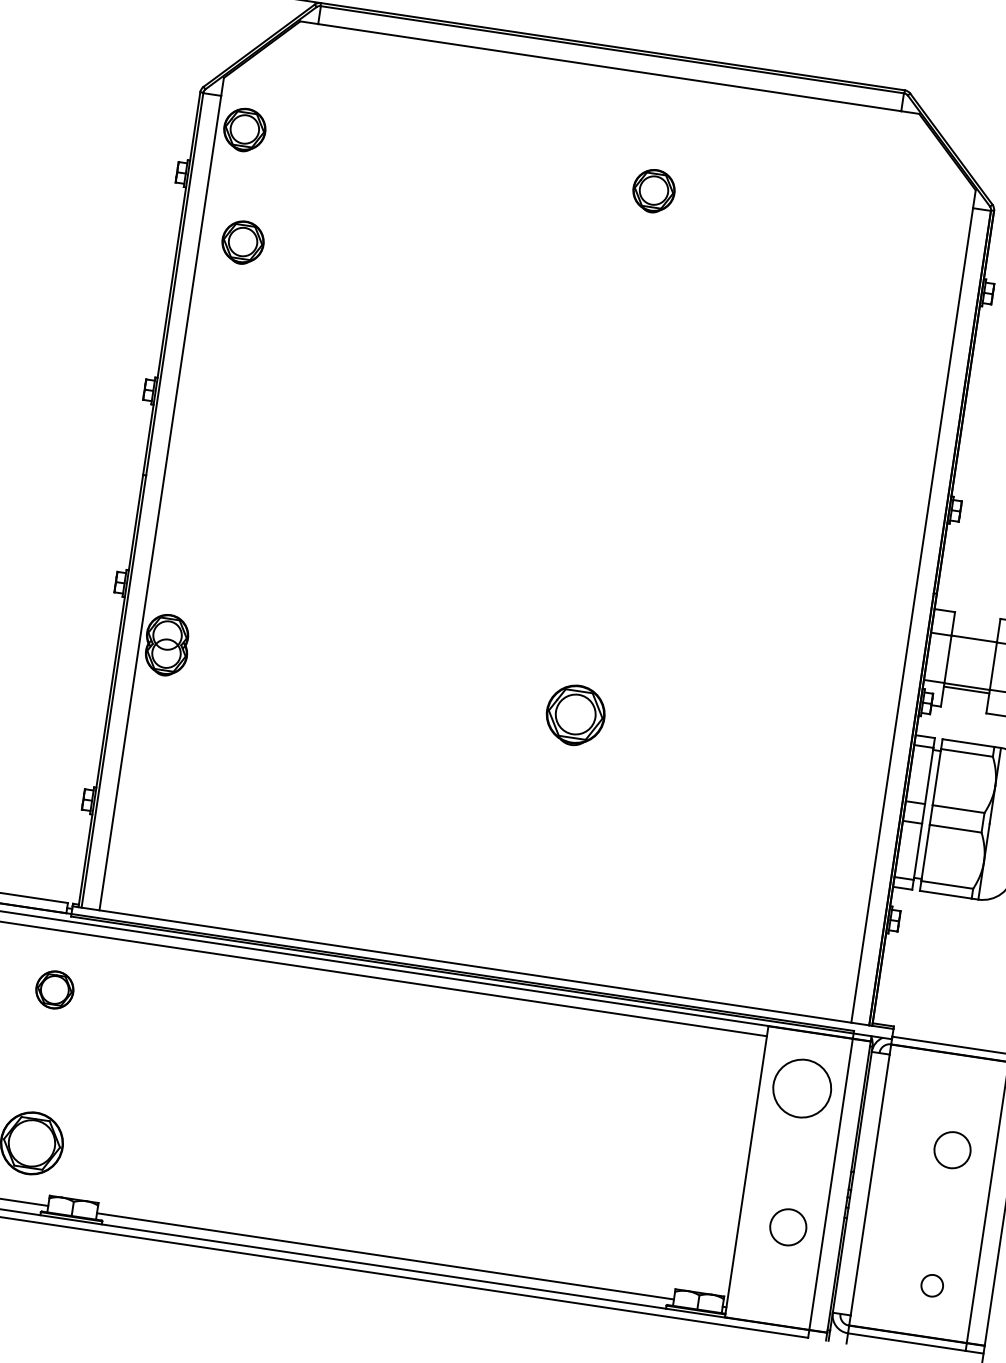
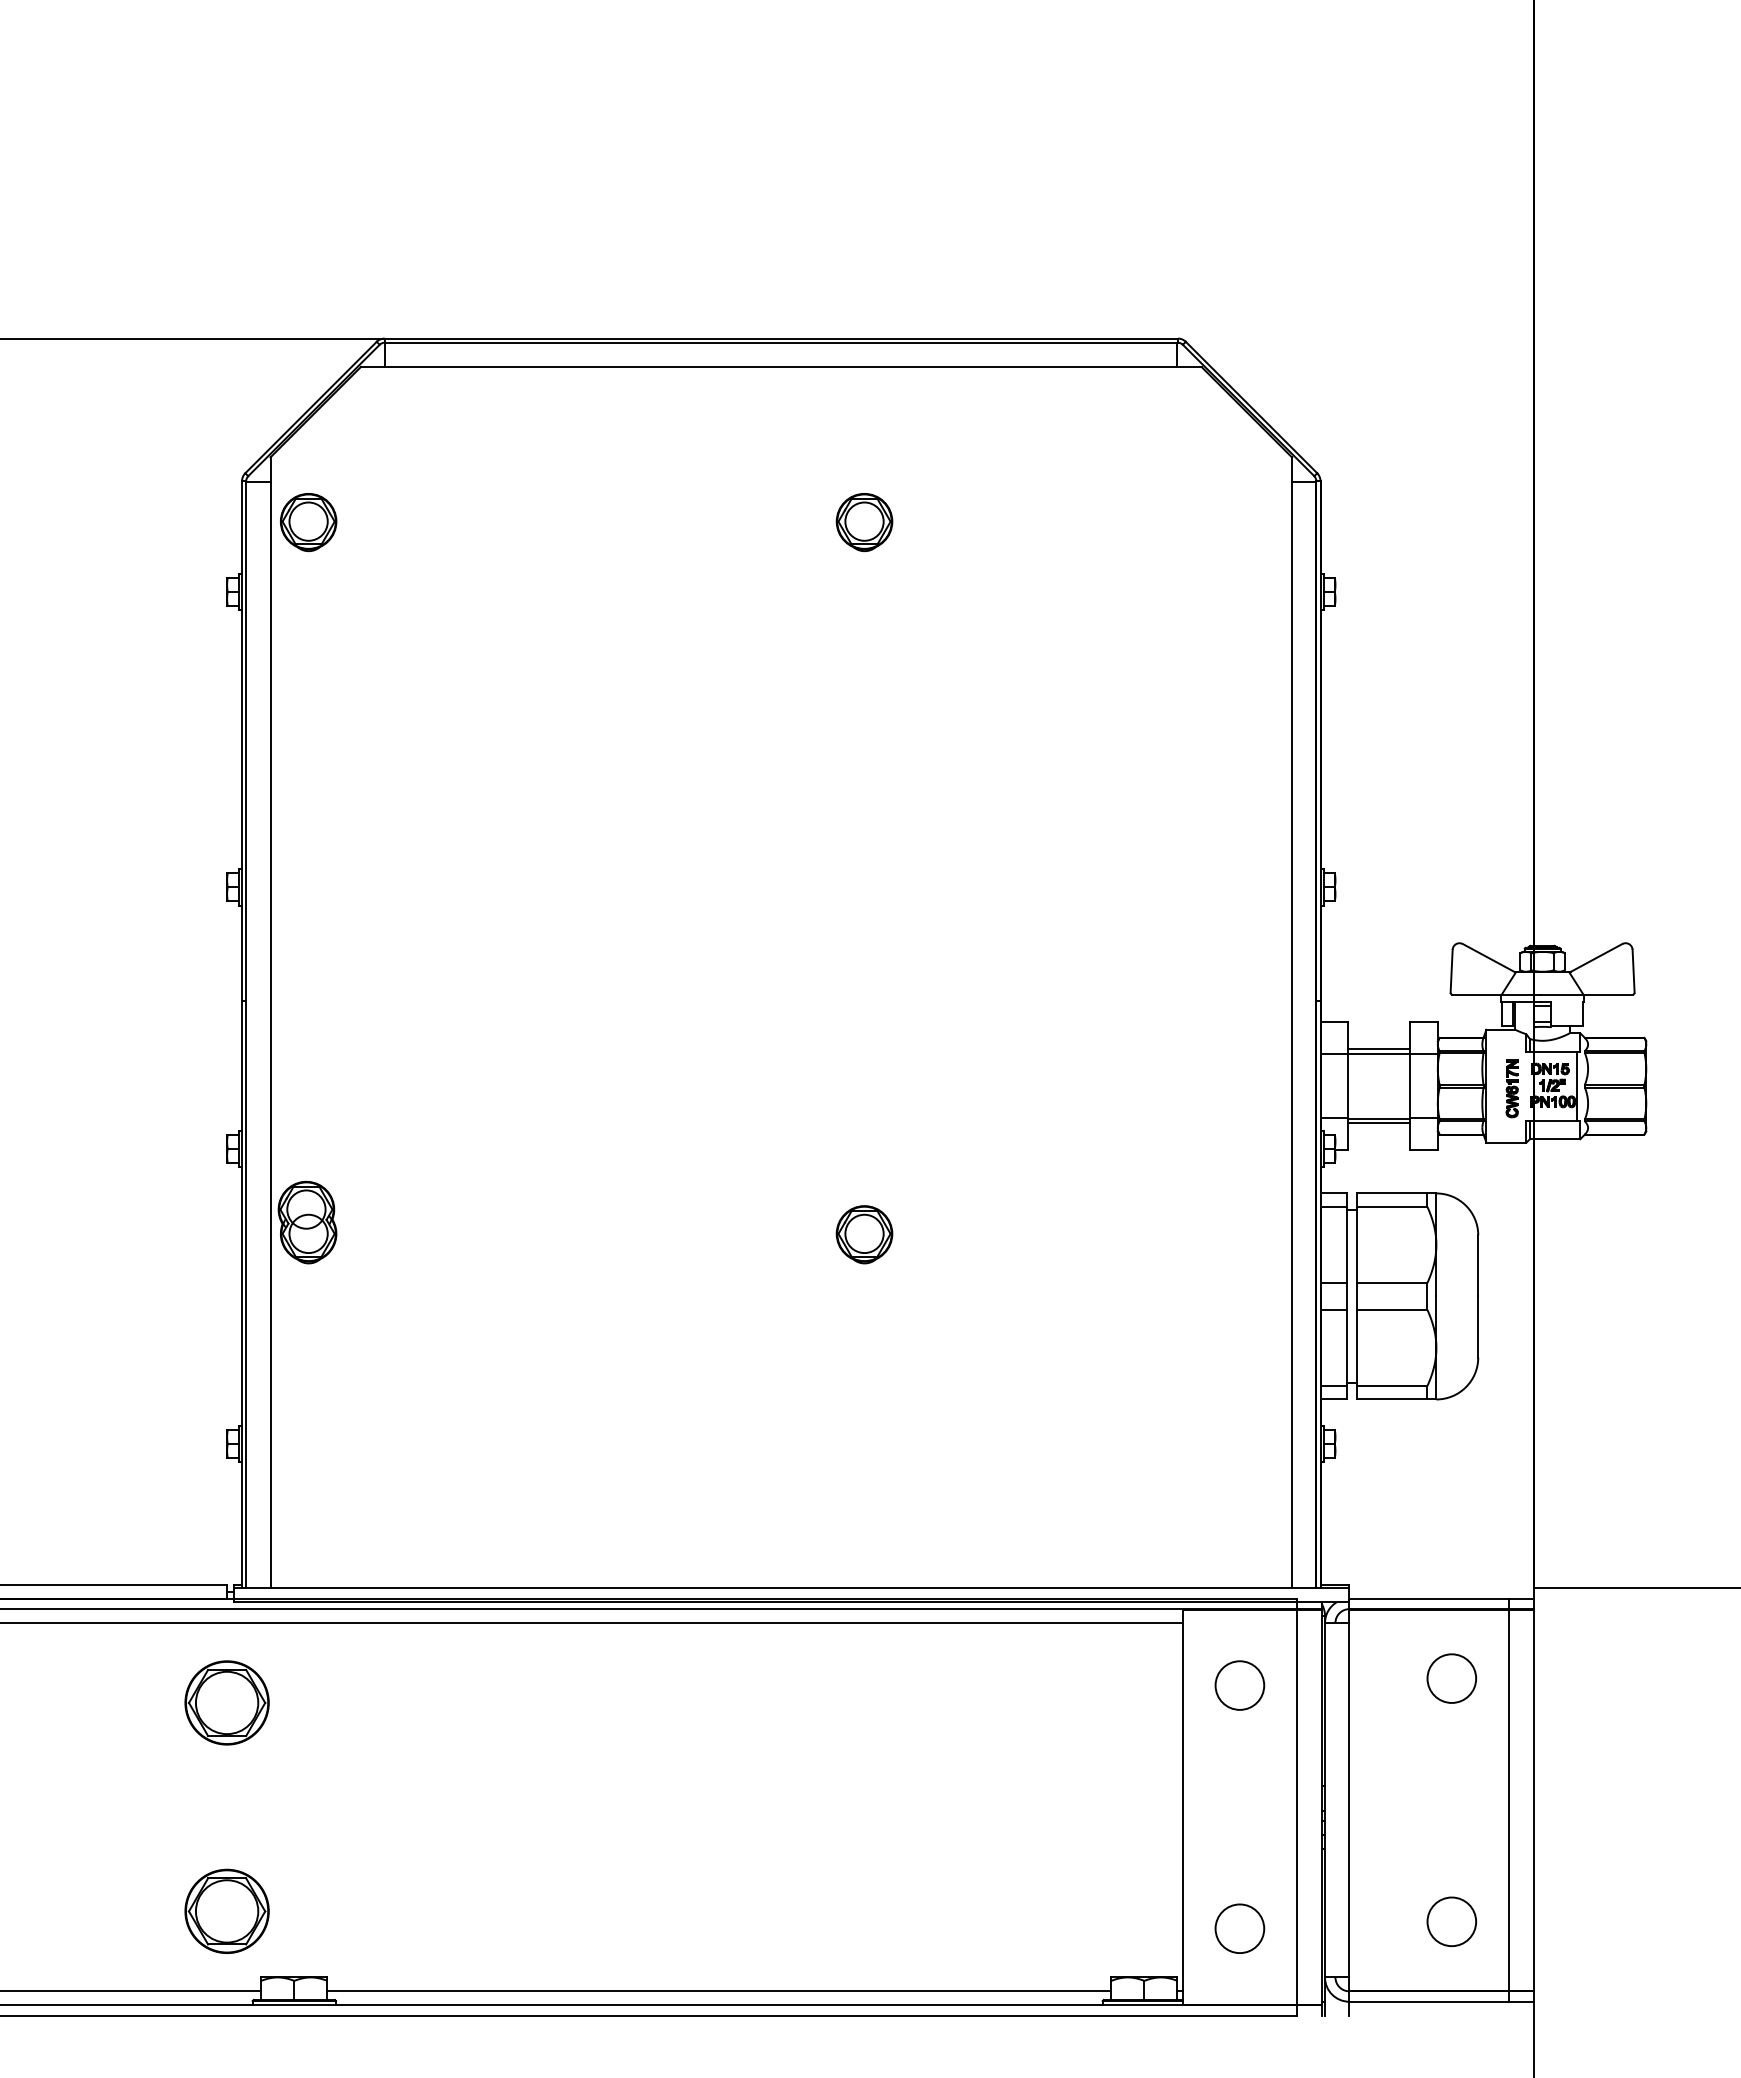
part: (242, 242) -> (328, 672), removed
line: (974, 635) -> (1379, 1049), added
part: (575, 715) -> (864, 1234), size x0.71
part: (54, 989) -> (226, 1702), size x1.67
circle: (801, 1088) -> (1239, 1685), size x0.62
circle: (952, 1150) -> (1451, 1678), moved
circle: (788, 1227) -> (1239, 1928), moved
circle: (932, 1285) -> (1451, 1921), size x1.67

